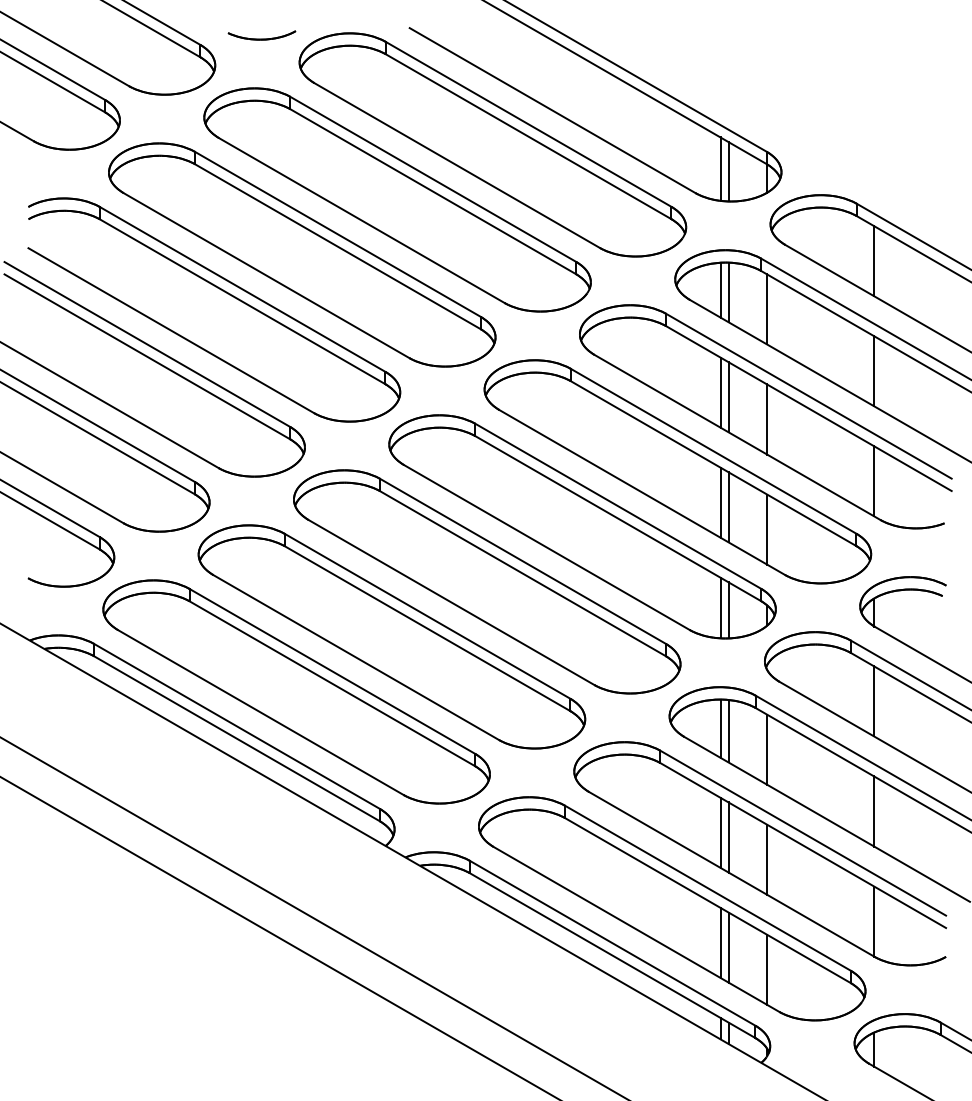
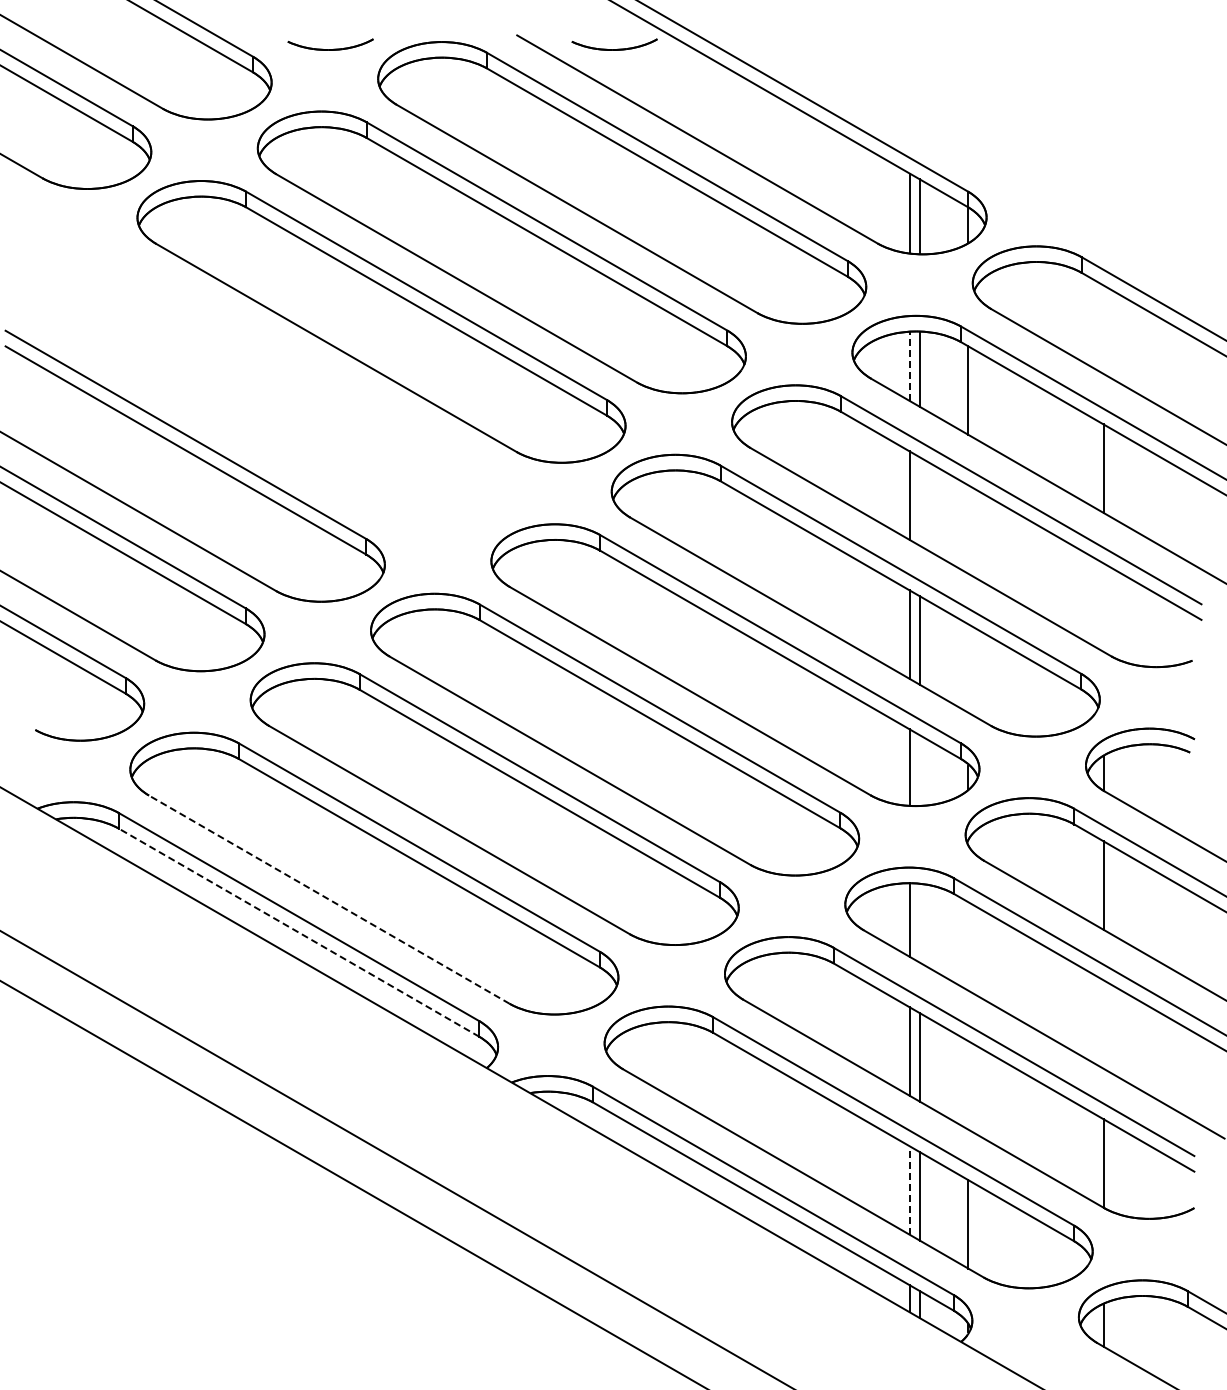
part: (486, 35) -> (614, 44), added
line: (874, 261) -> (1103, 329), removed
line: (720, 290) -> (909, 366), solid -> dashed
part: (226, 293) -> (285, 370), removed
line: (728, 397) -> (919, 501), removed
line: (767, 419) -> (968, 529), removed
line: (874, 481) -> (1103, 607), removed
line: (767, 529) -> (968, 668), removed
line: (728, 610) -> (919, 770), removed
line: (260, 712) -> (328, 899), solid -> dashed
line: (728, 731) -> (919, 923), removed
line: (236, 738) -> (298, 932), solid -> dashed
line: (767, 749) -> (968, 946), removed
line: (874, 811) -> (1103, 1024), removed
line: (767, 859) -> (968, 1085), removed
line: (720, 942) -> (909, 1190), solid -> dashed

